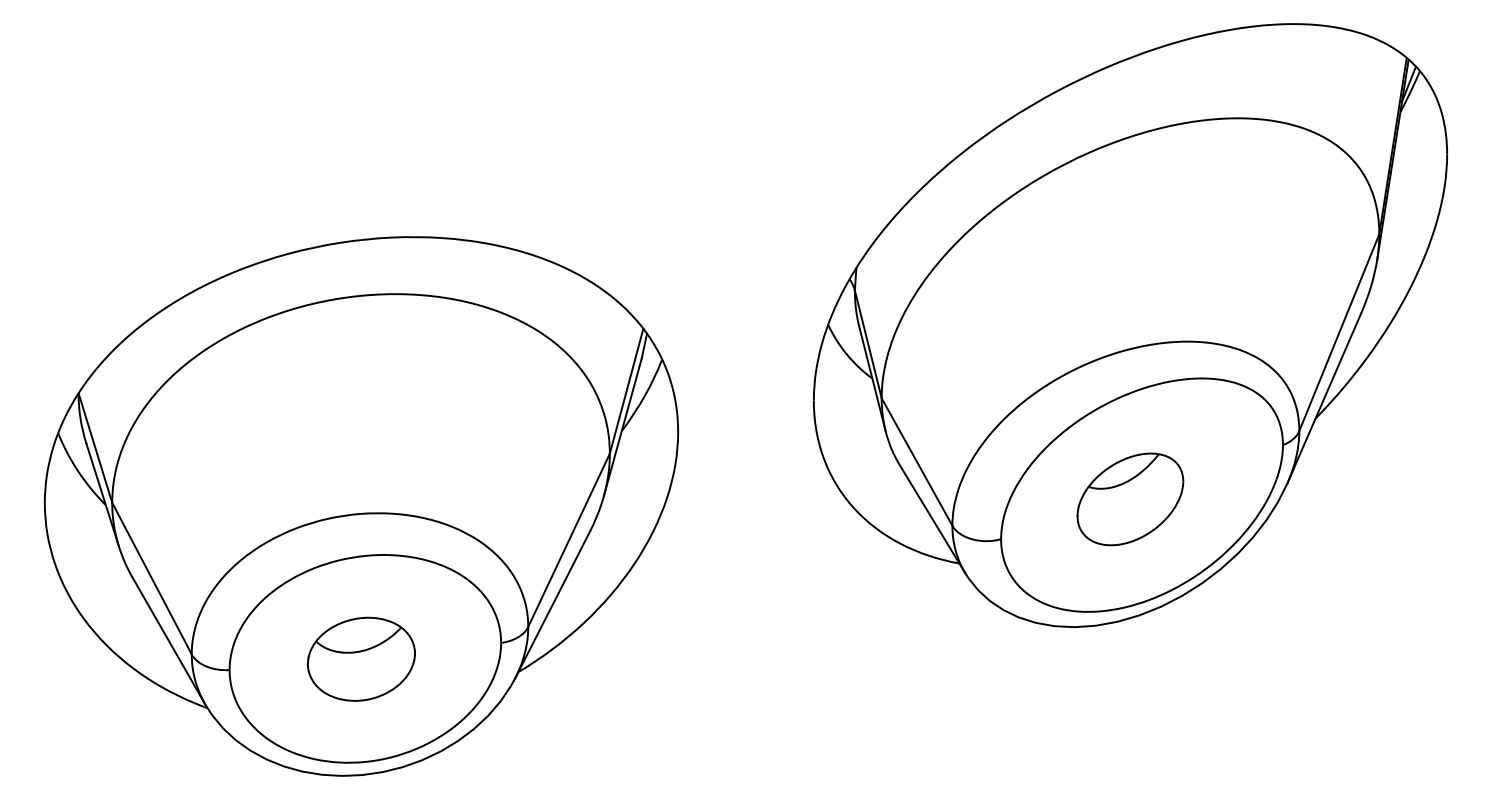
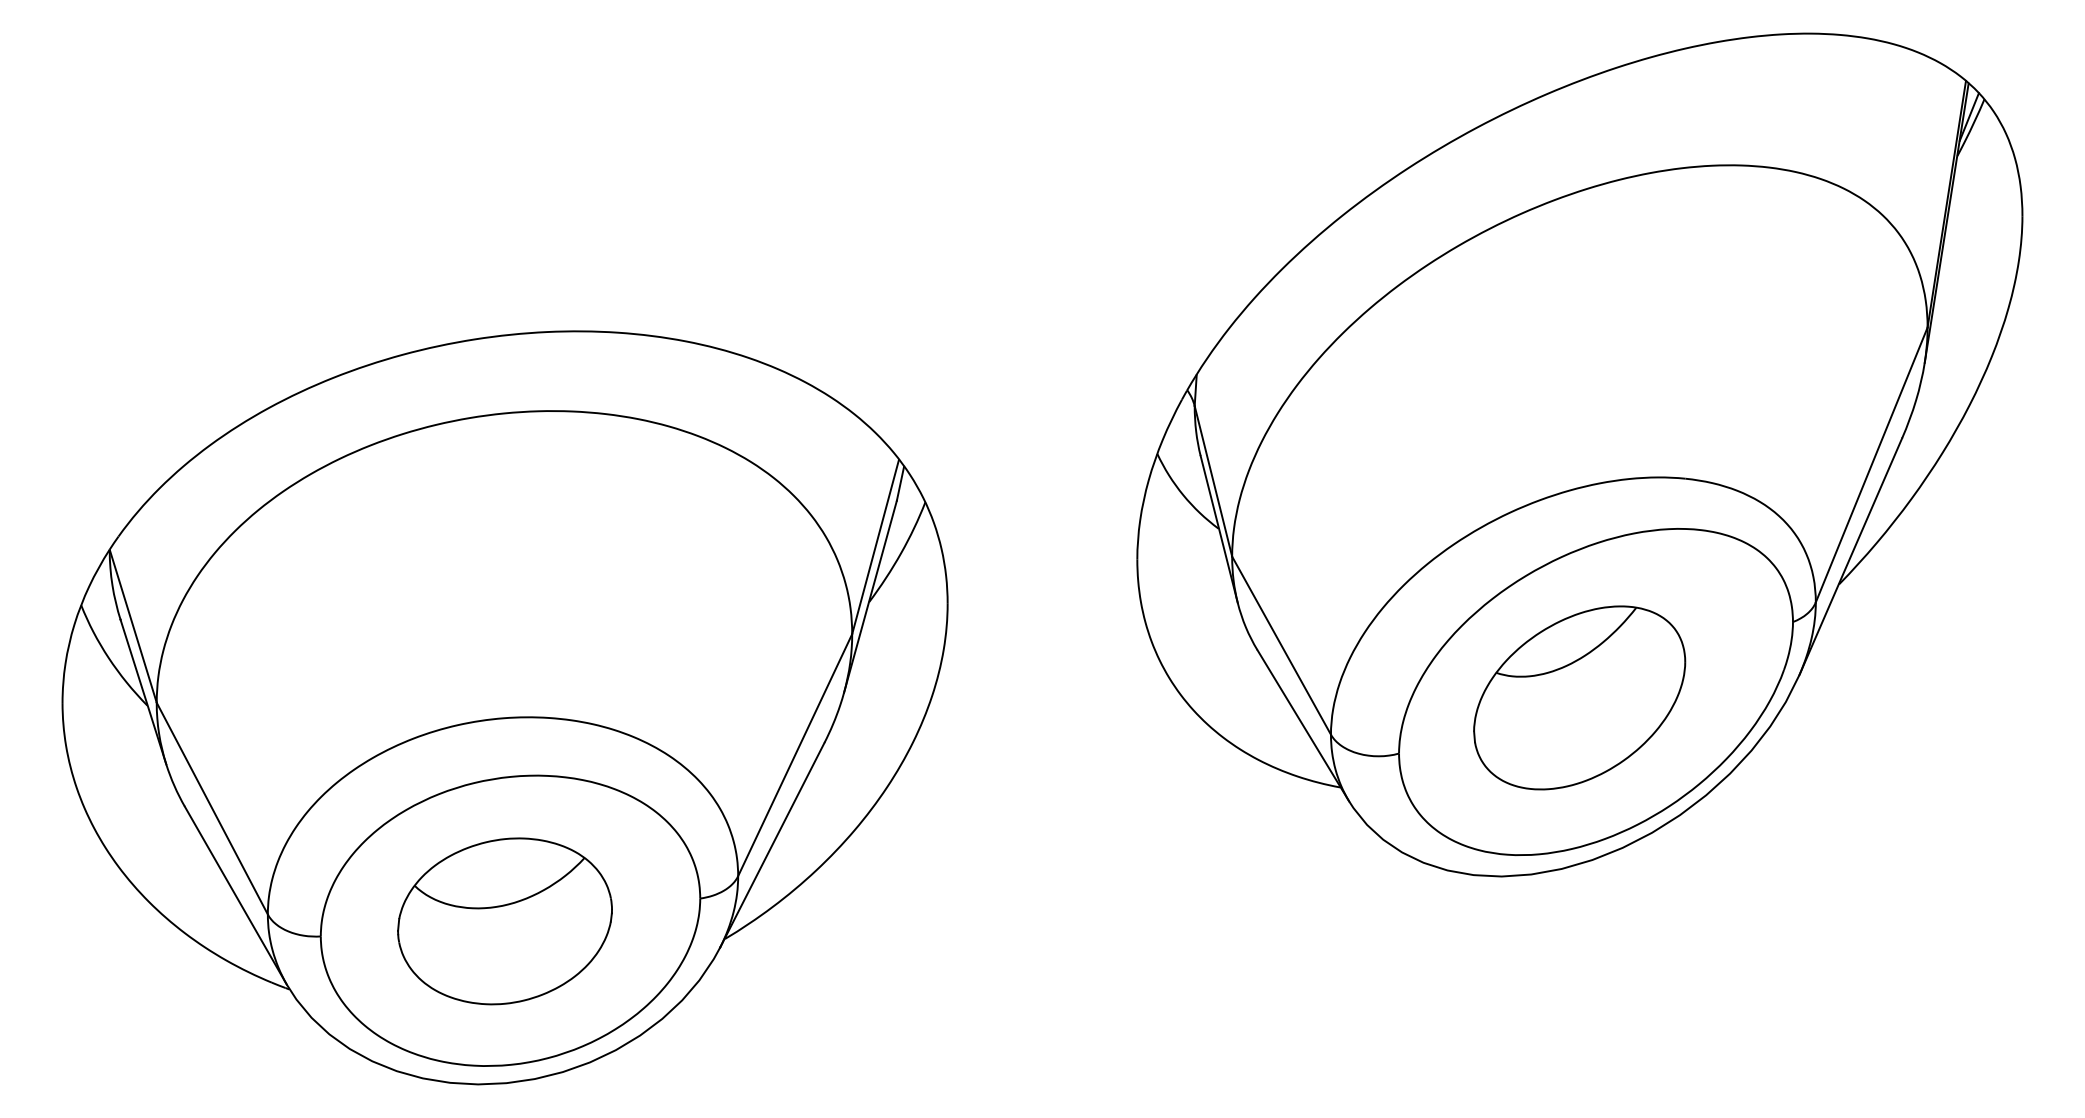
part: (1130, 499) -> (1579, 697), size x1.43
part: (361, 659) -> (504, 921), size x1.43

